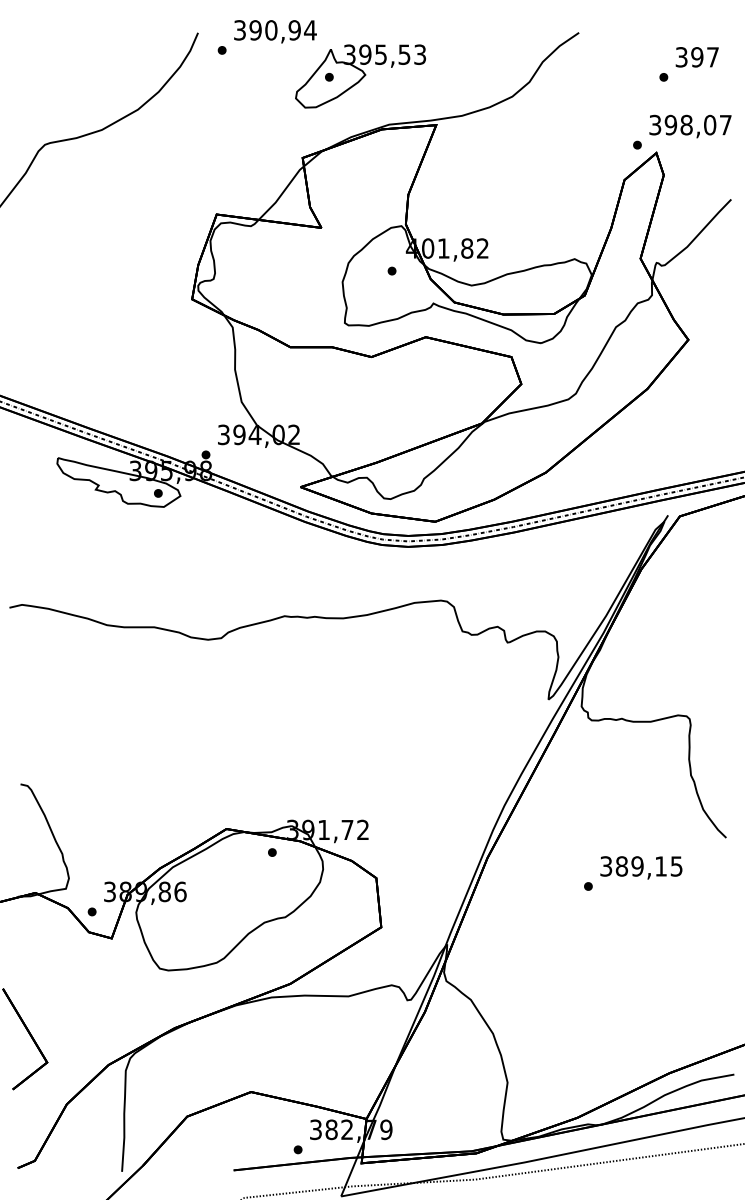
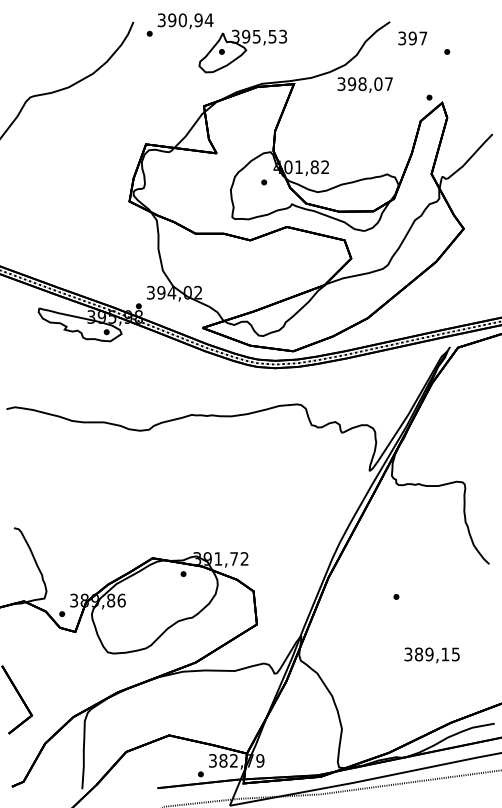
text: (696, 57) -> (412, 38), moved
text: (689, 125) -> (364, 84), moved
text: (640, 867) -> (431, 655), moved

